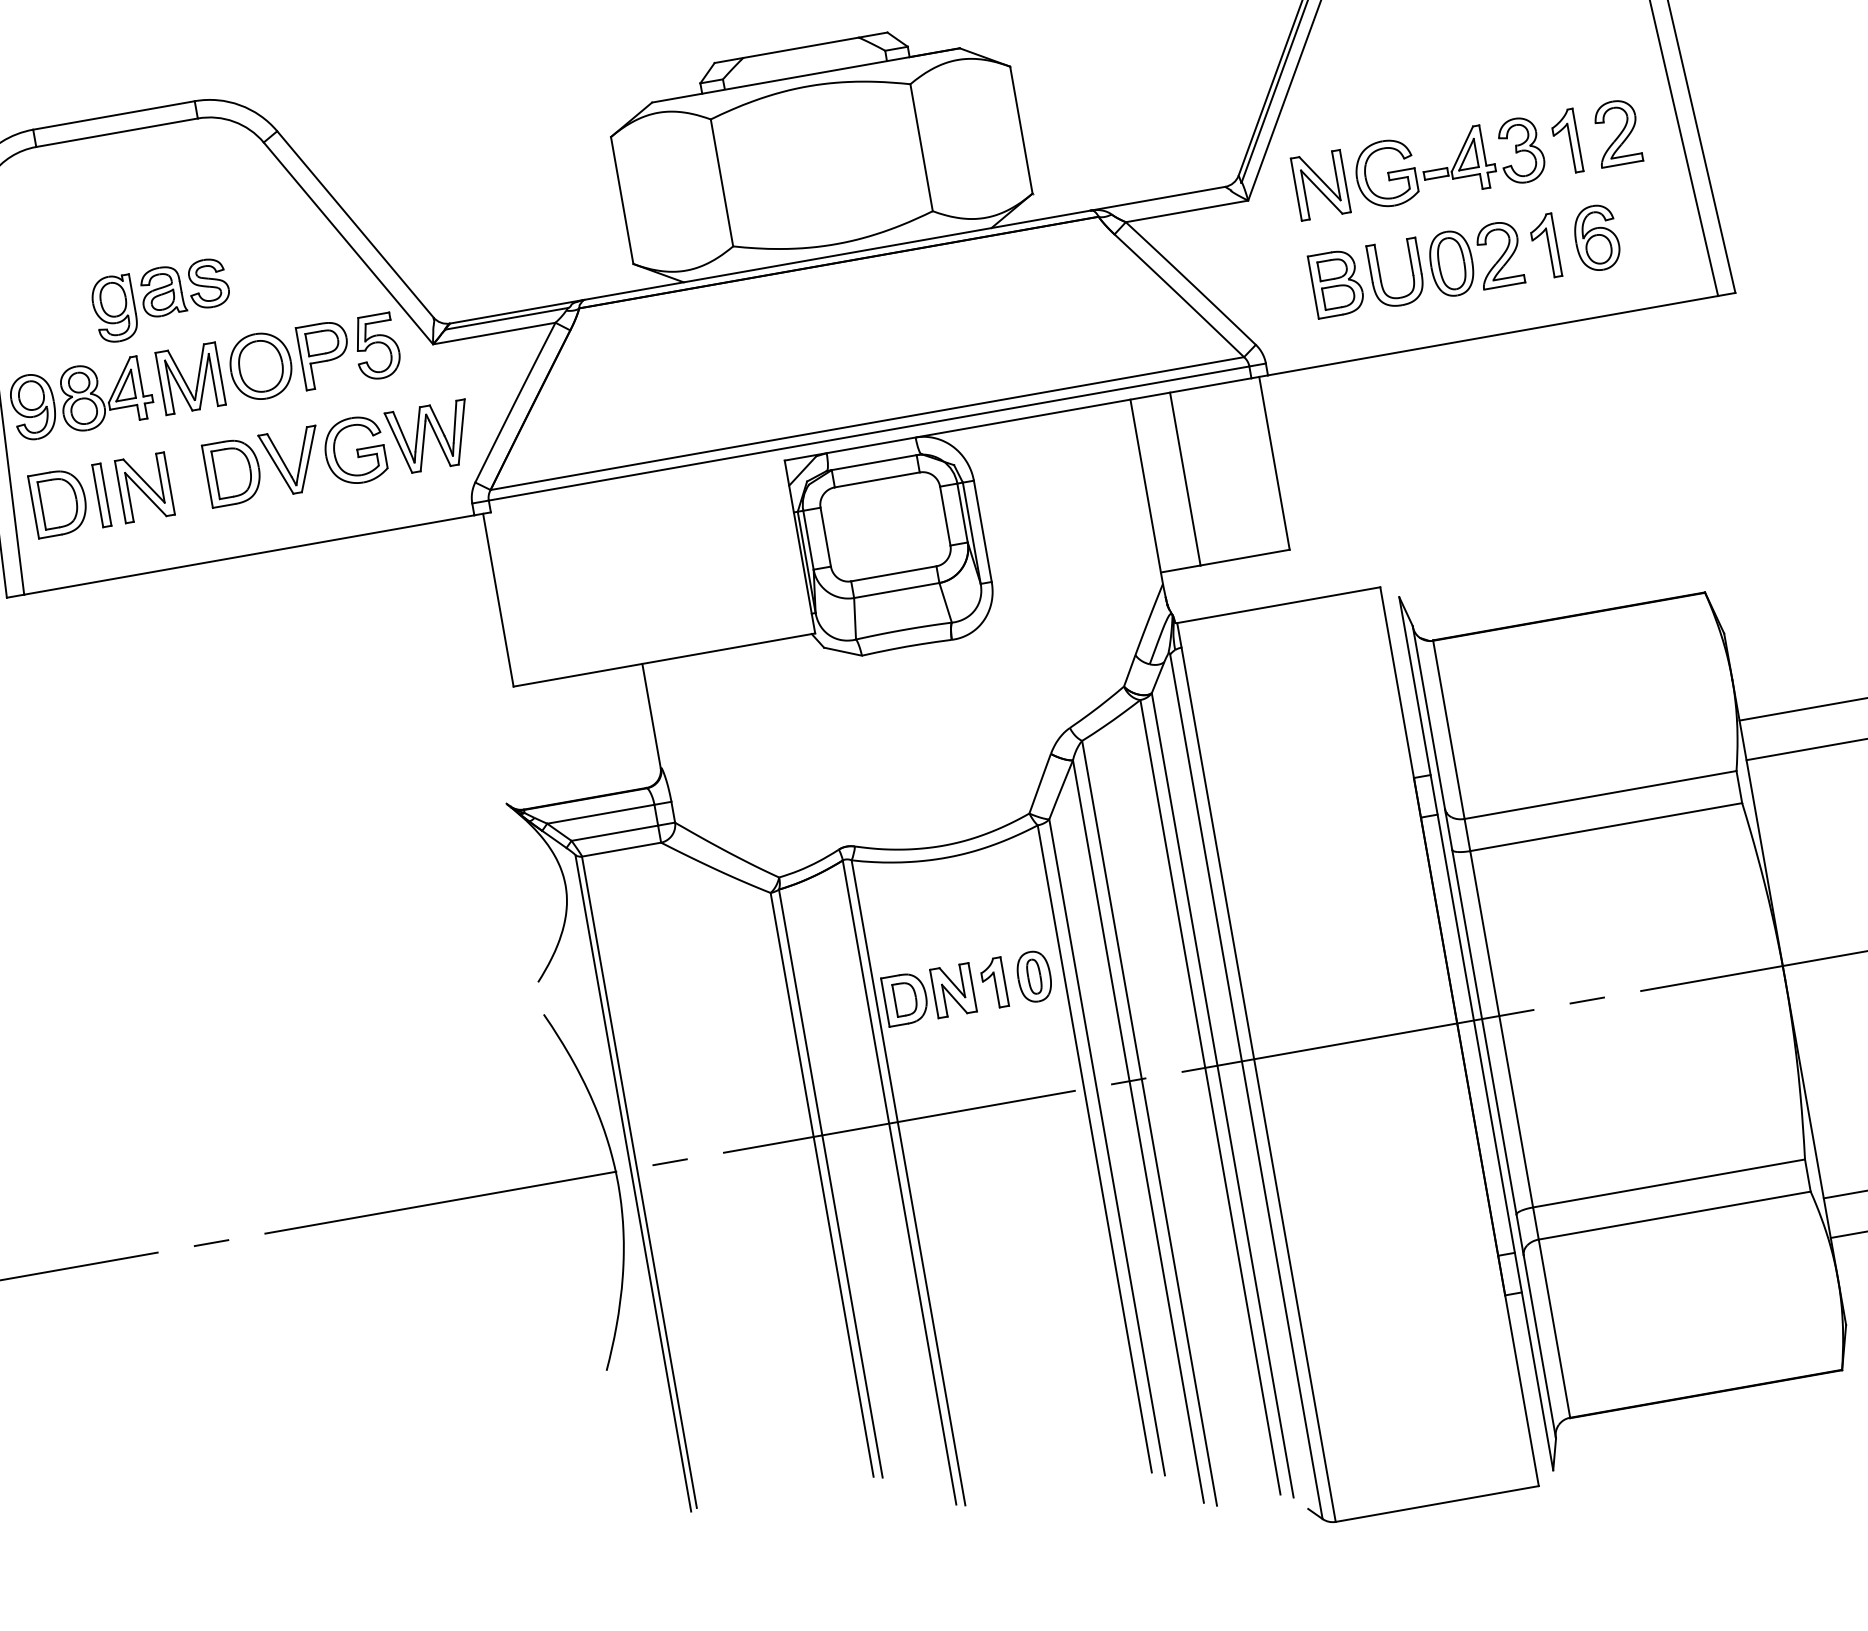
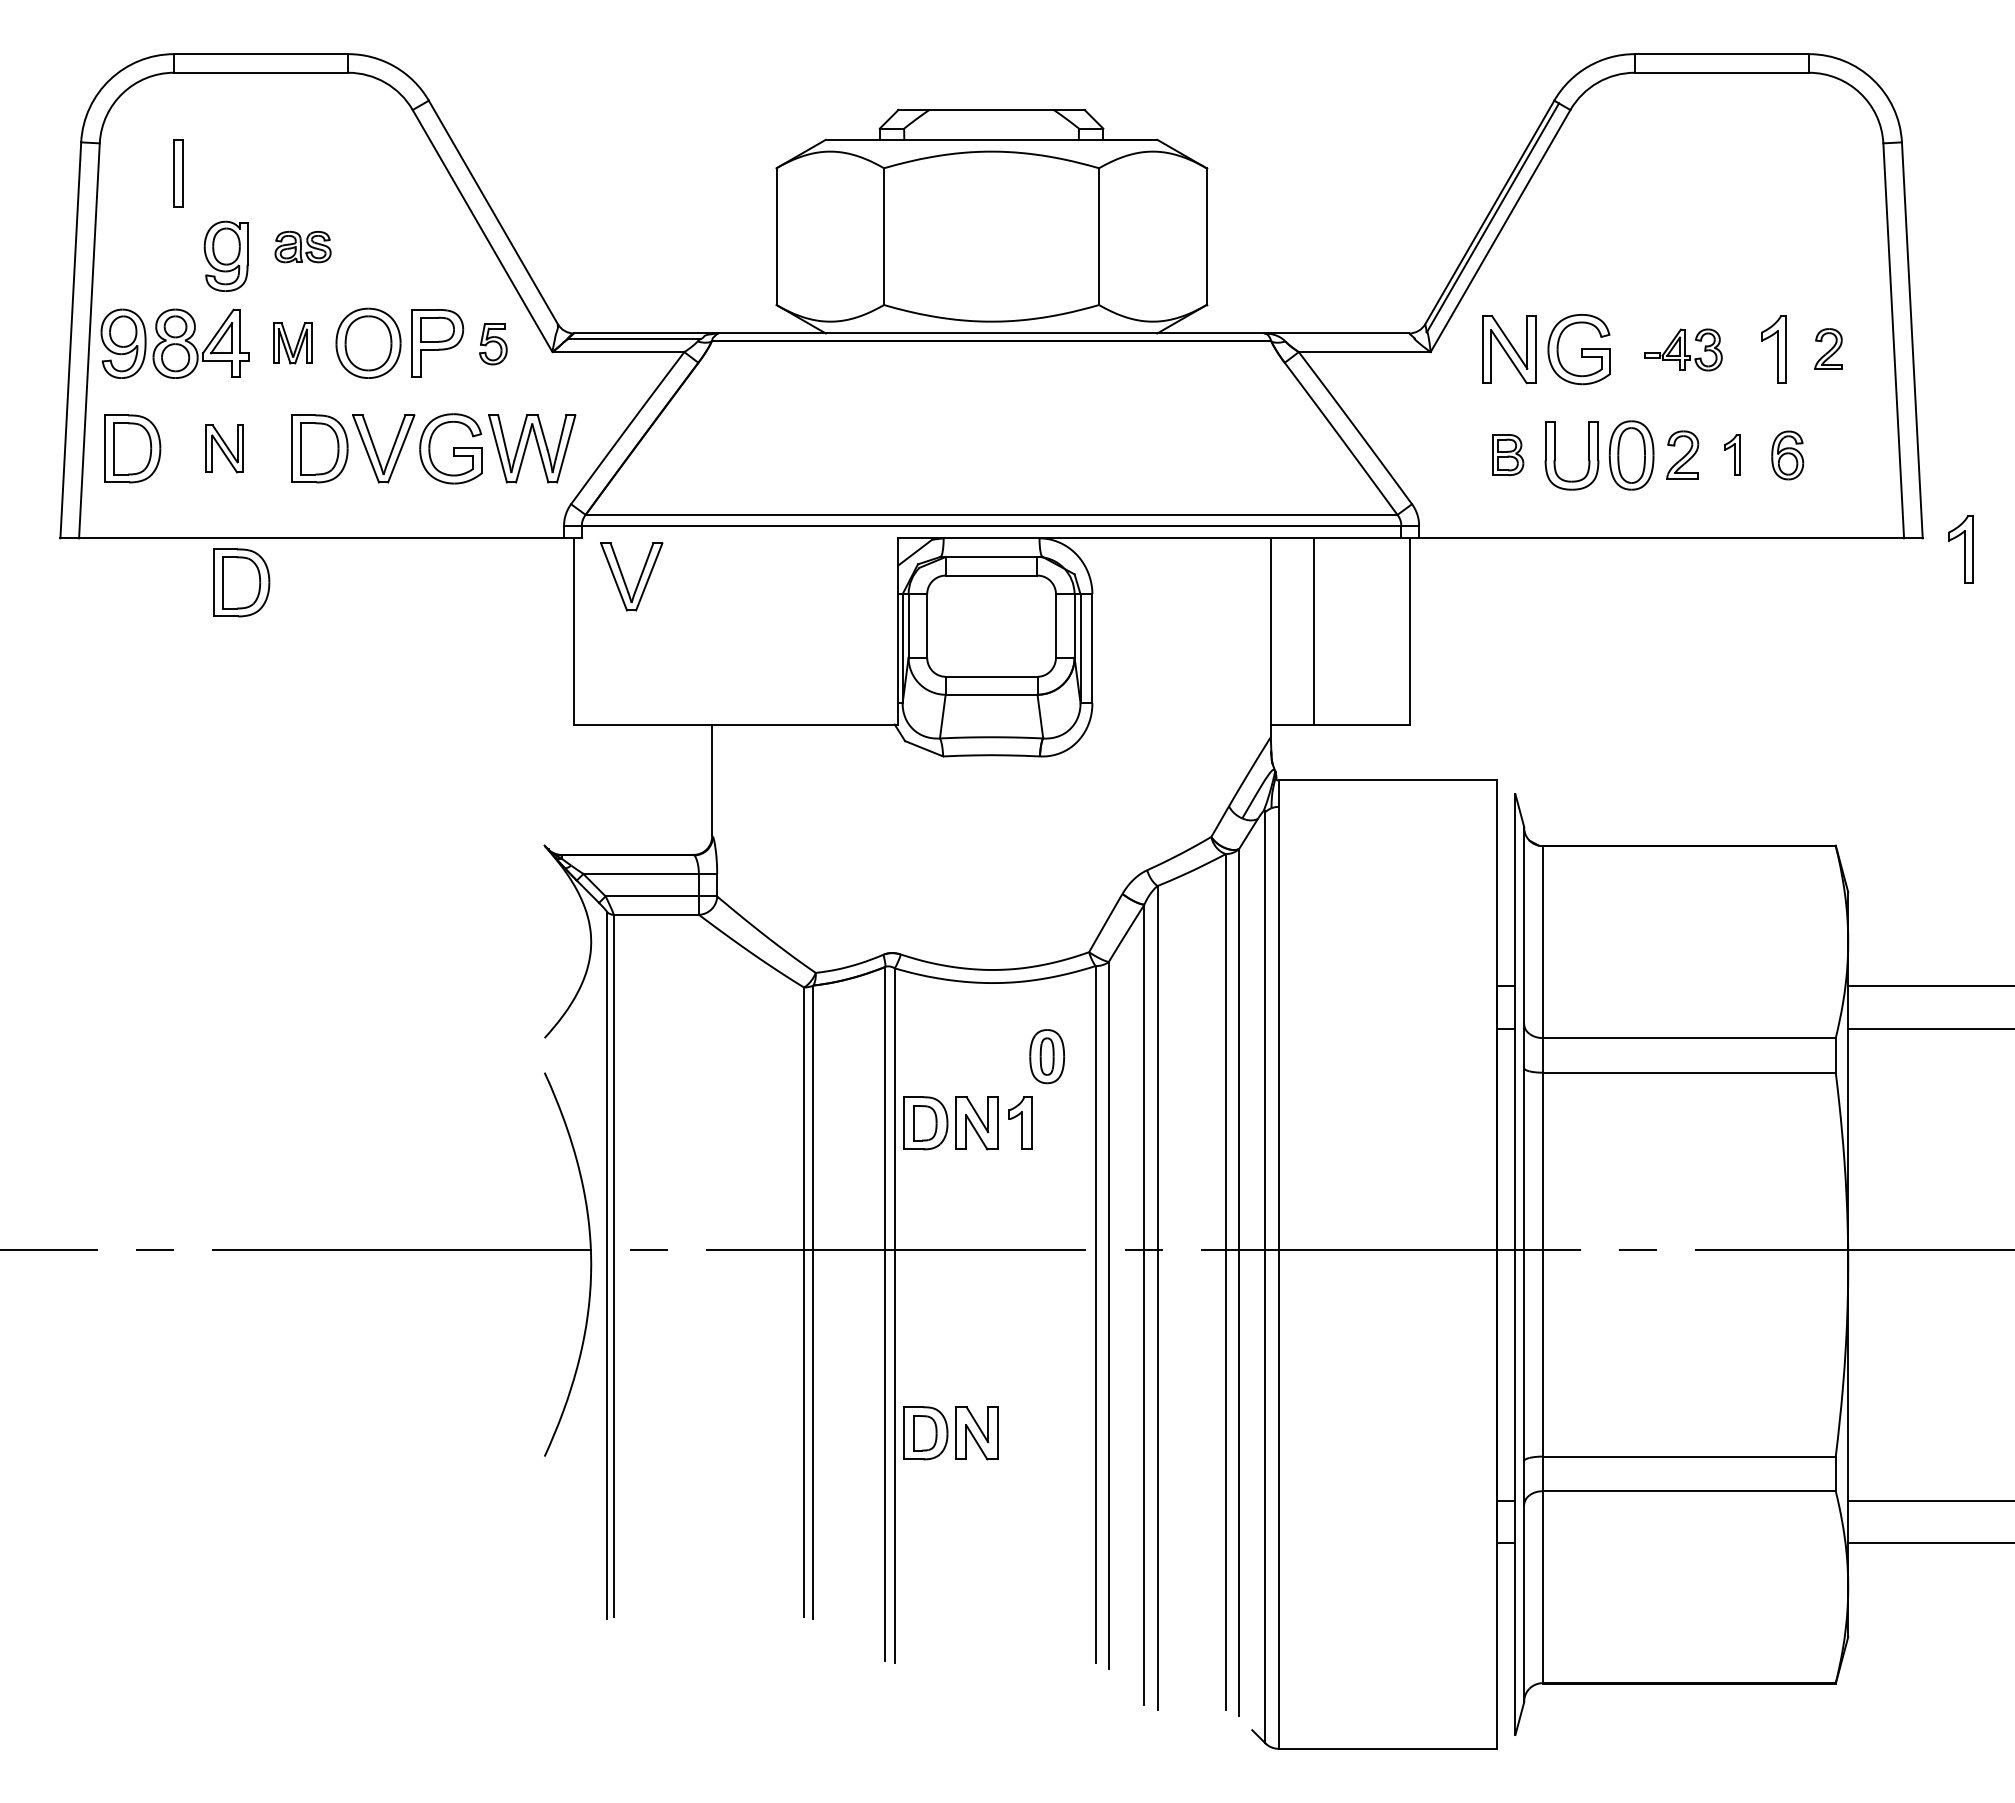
part: (1616, 132) -> (1828, 348), size x0.6
part: (1482, 156) -> (1683, 349), size x0.6
part: (1596, 238) -> (1787, 455), size x0.7
part: (1545, 246) -> (1732, 454), size x0.6
part: (1498, 254) -> (1682, 454), size x0.7
part: (1337, 282) -> (1508, 454), size x0.6
part: (183, 287) -> (302, 246), size x0.6
part: (1772, 297) -> (1960, 549), added
part: (376, 346) -> (493, 343), size x0.6
part: (190, 377) -> (292, 342), size x0.6
part: (144, 487) -> (224, 448), size x0.7
part: (101, 495) -> (178, 173), moved
part: (537, 542) -> (624, 578), added
part: (182, 609) -> (241, 582), added
part: (1033, 976) -> (1046, 1056), moved
part: (979, 1282) -> (950, 1433), added

